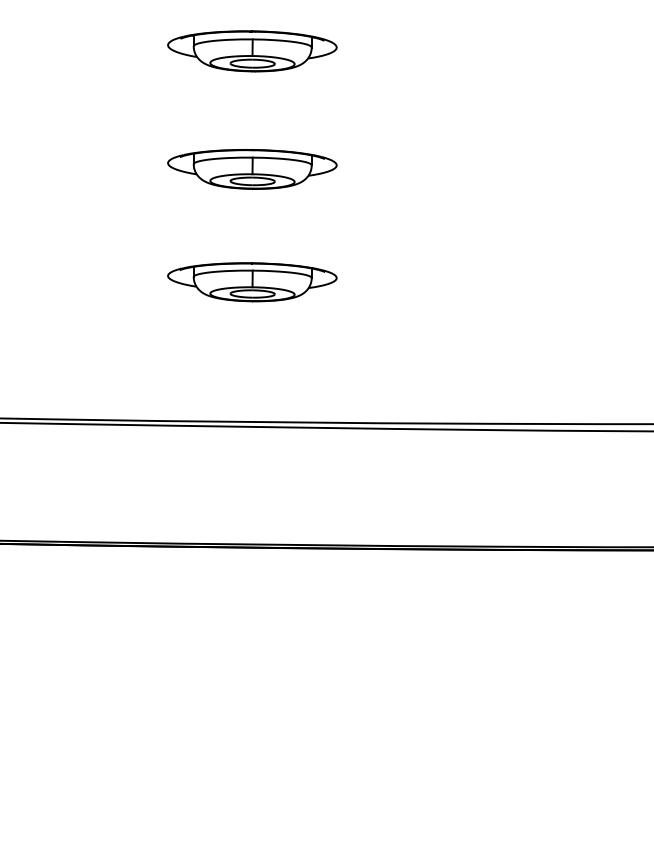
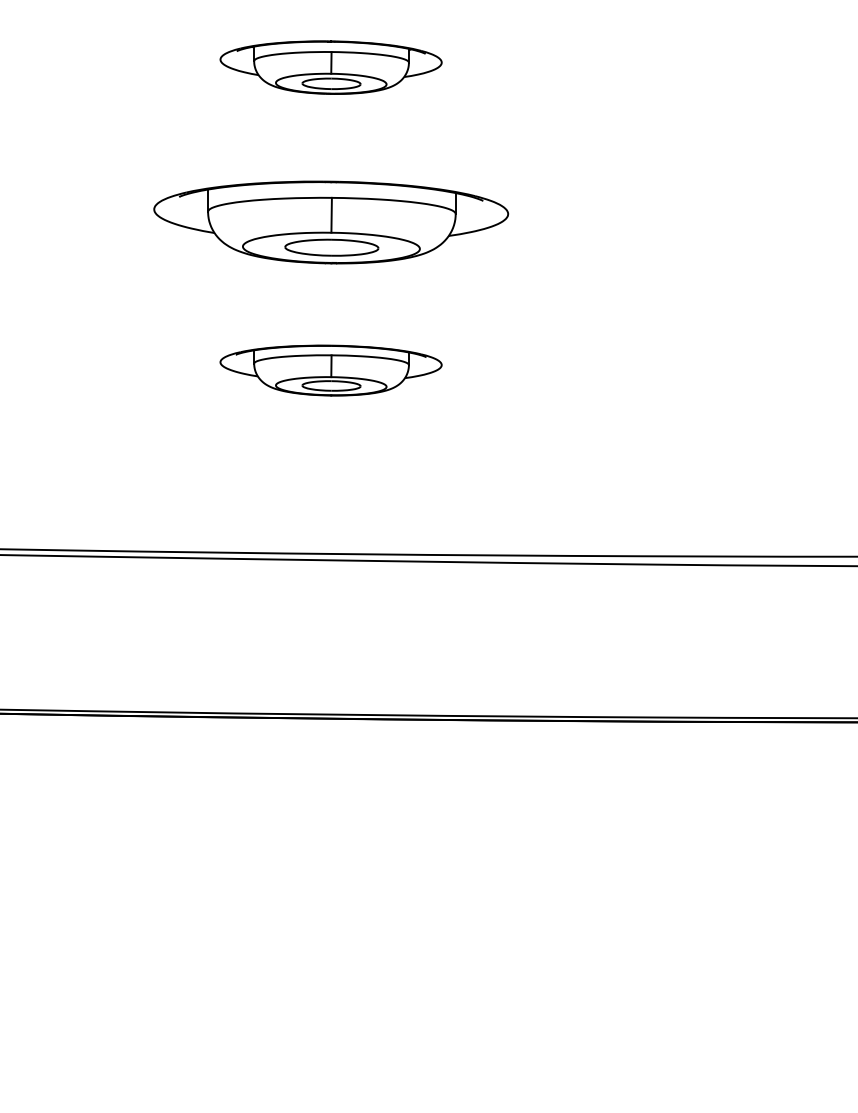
part: (251, 169) -> (330, 222), size x1.6

